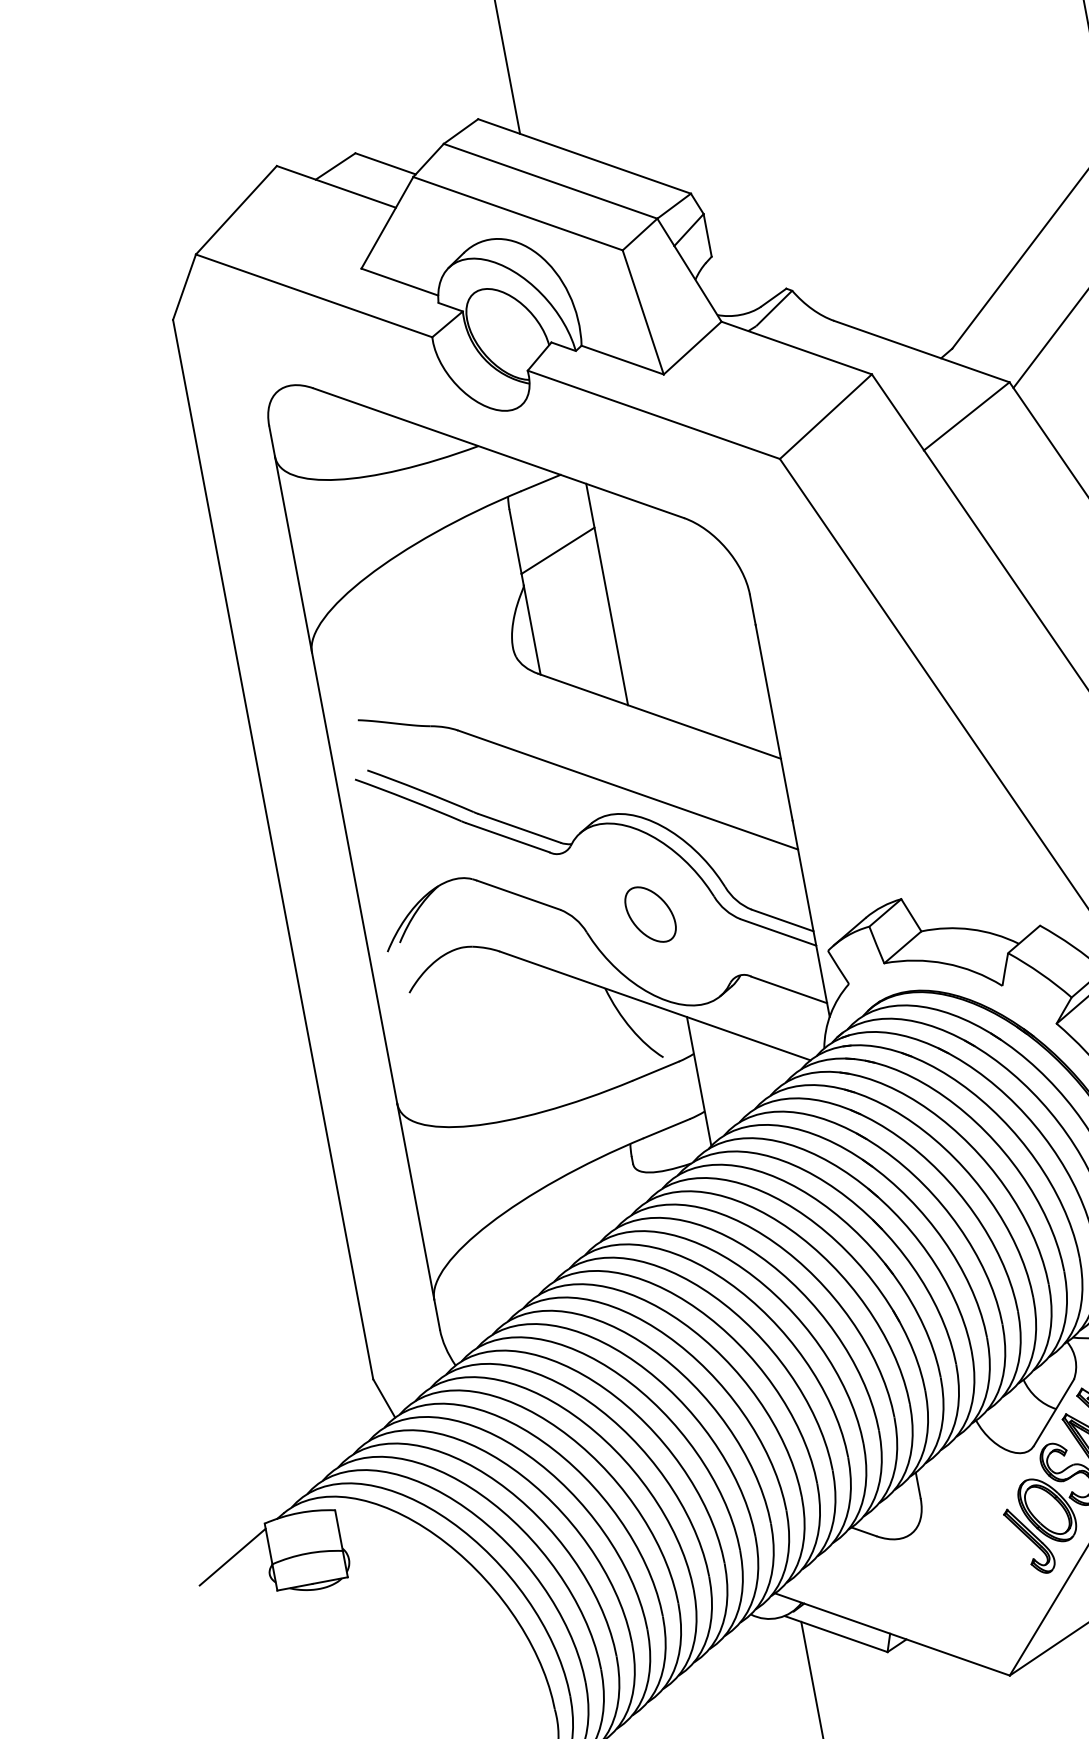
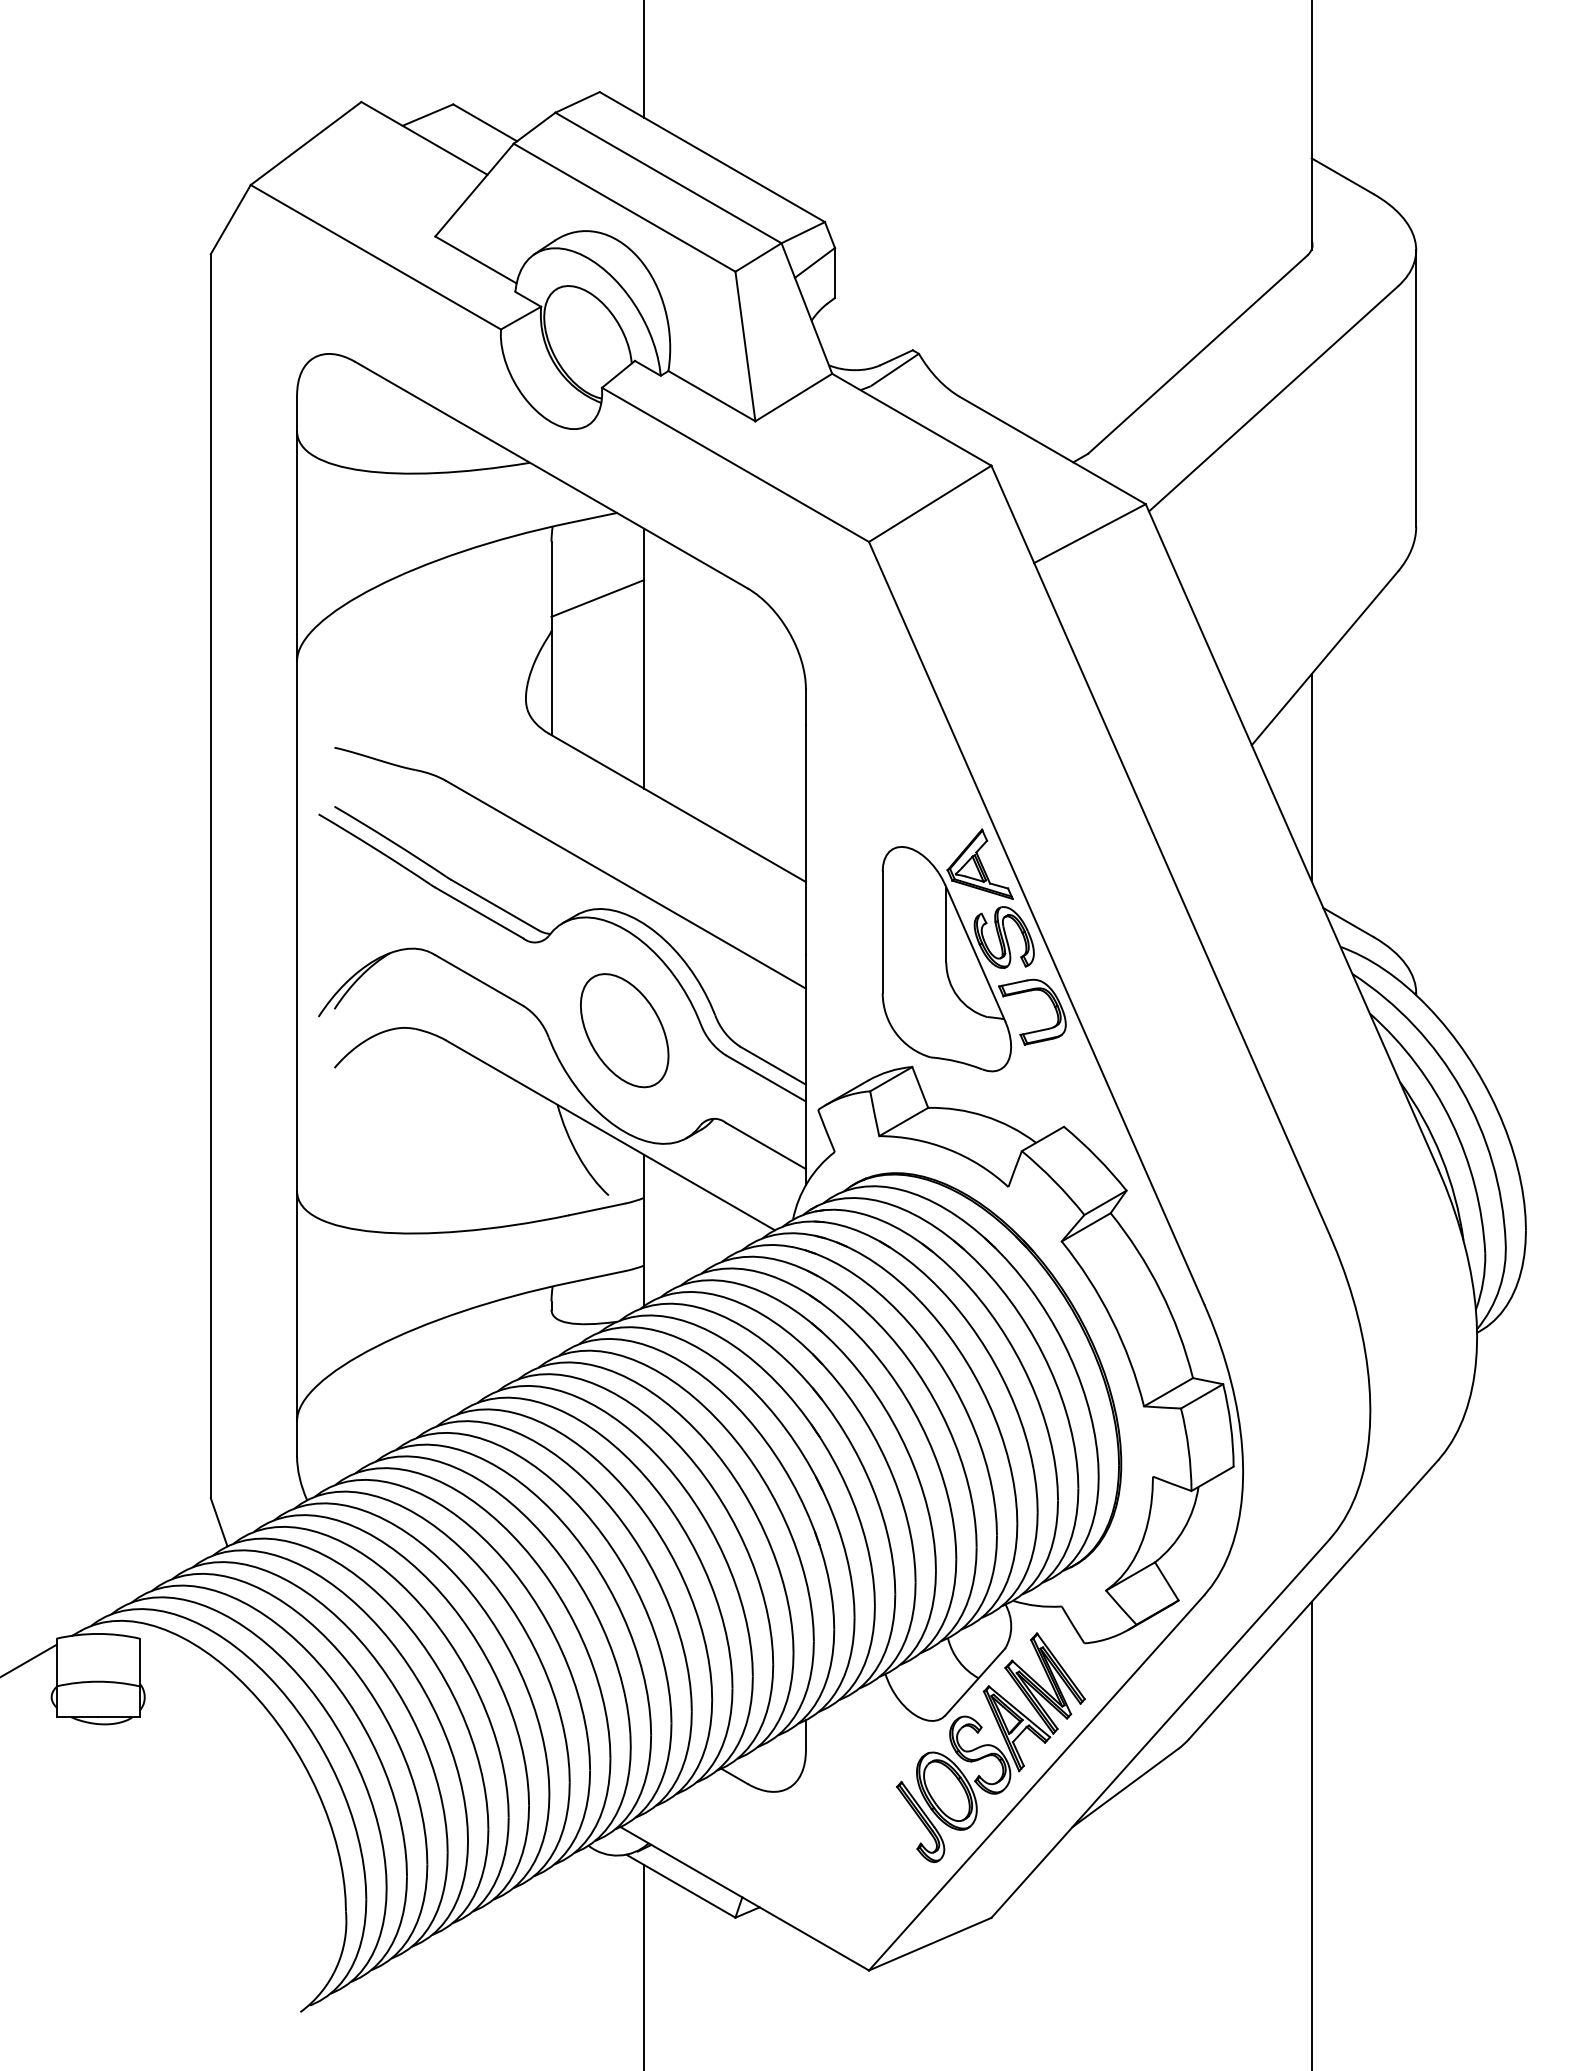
part: (934, 790) -> (973, 950), added
part: (650, 914) -> (624, 1030), size x1.67

